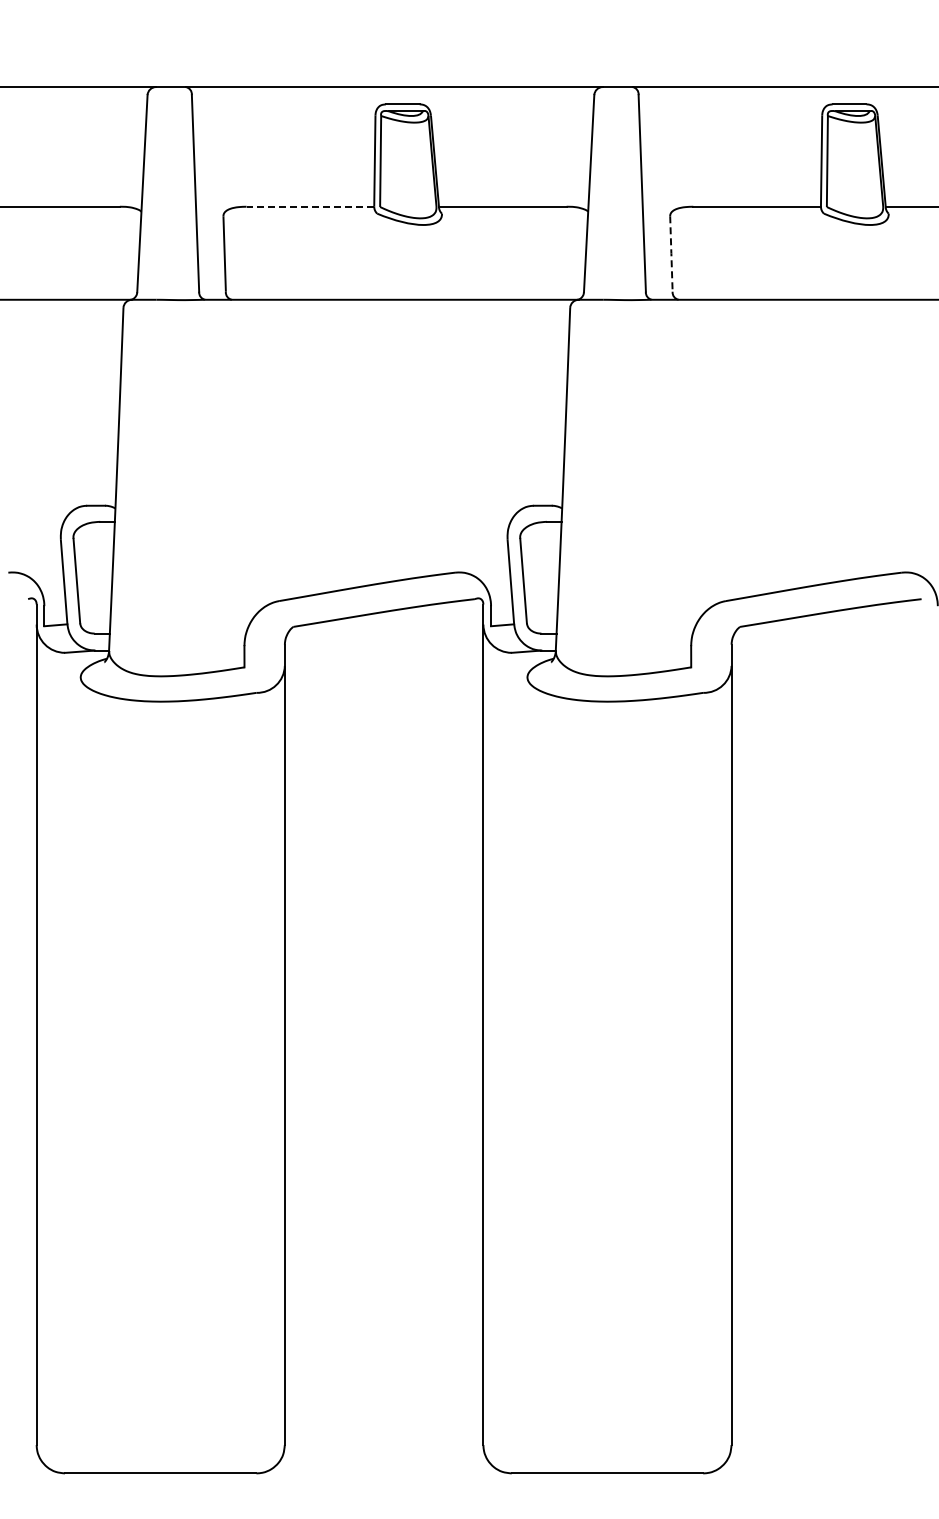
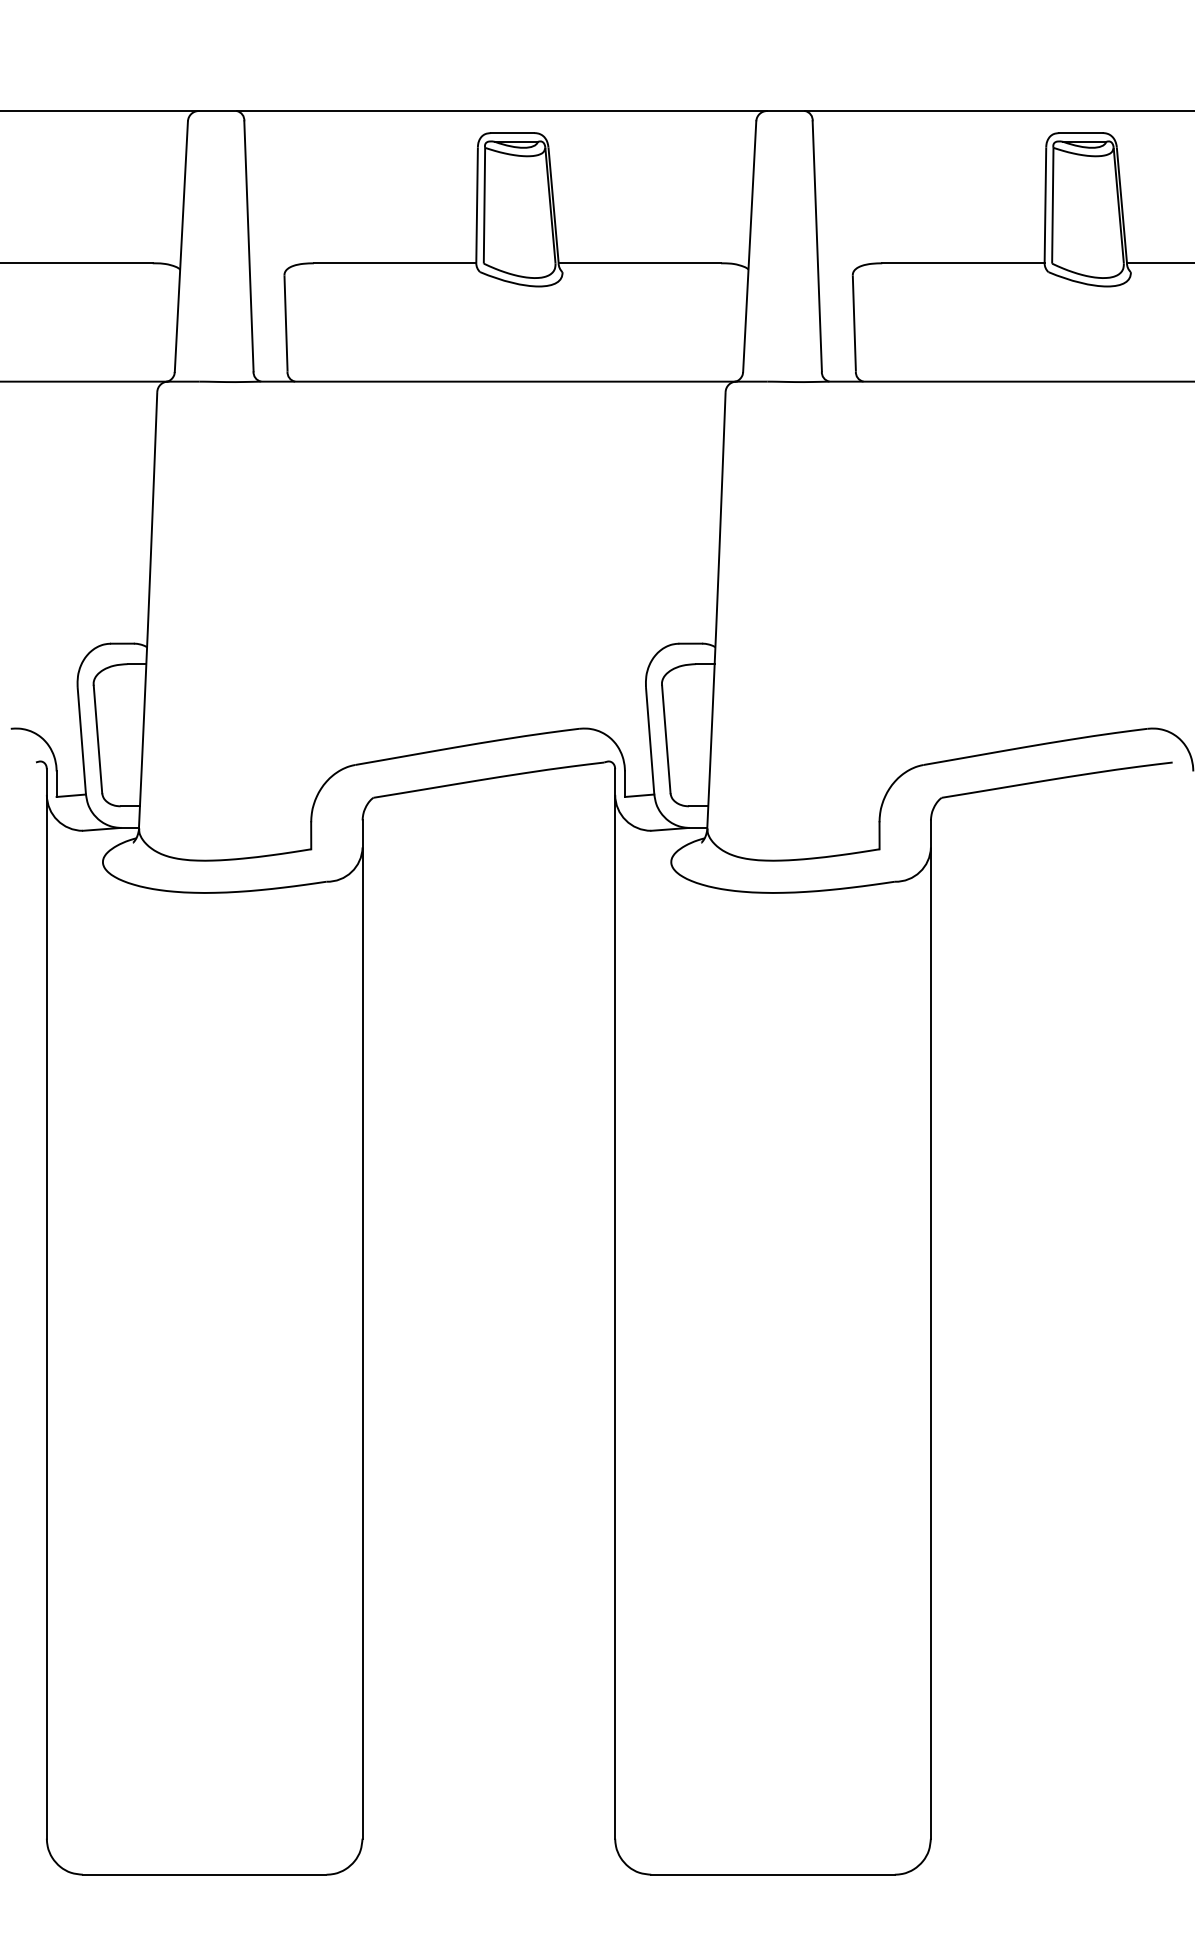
line: (310, 206) -> (395, 262), dashed -> solid
line: (671, 253) -> (854, 322), dashed -> solid

